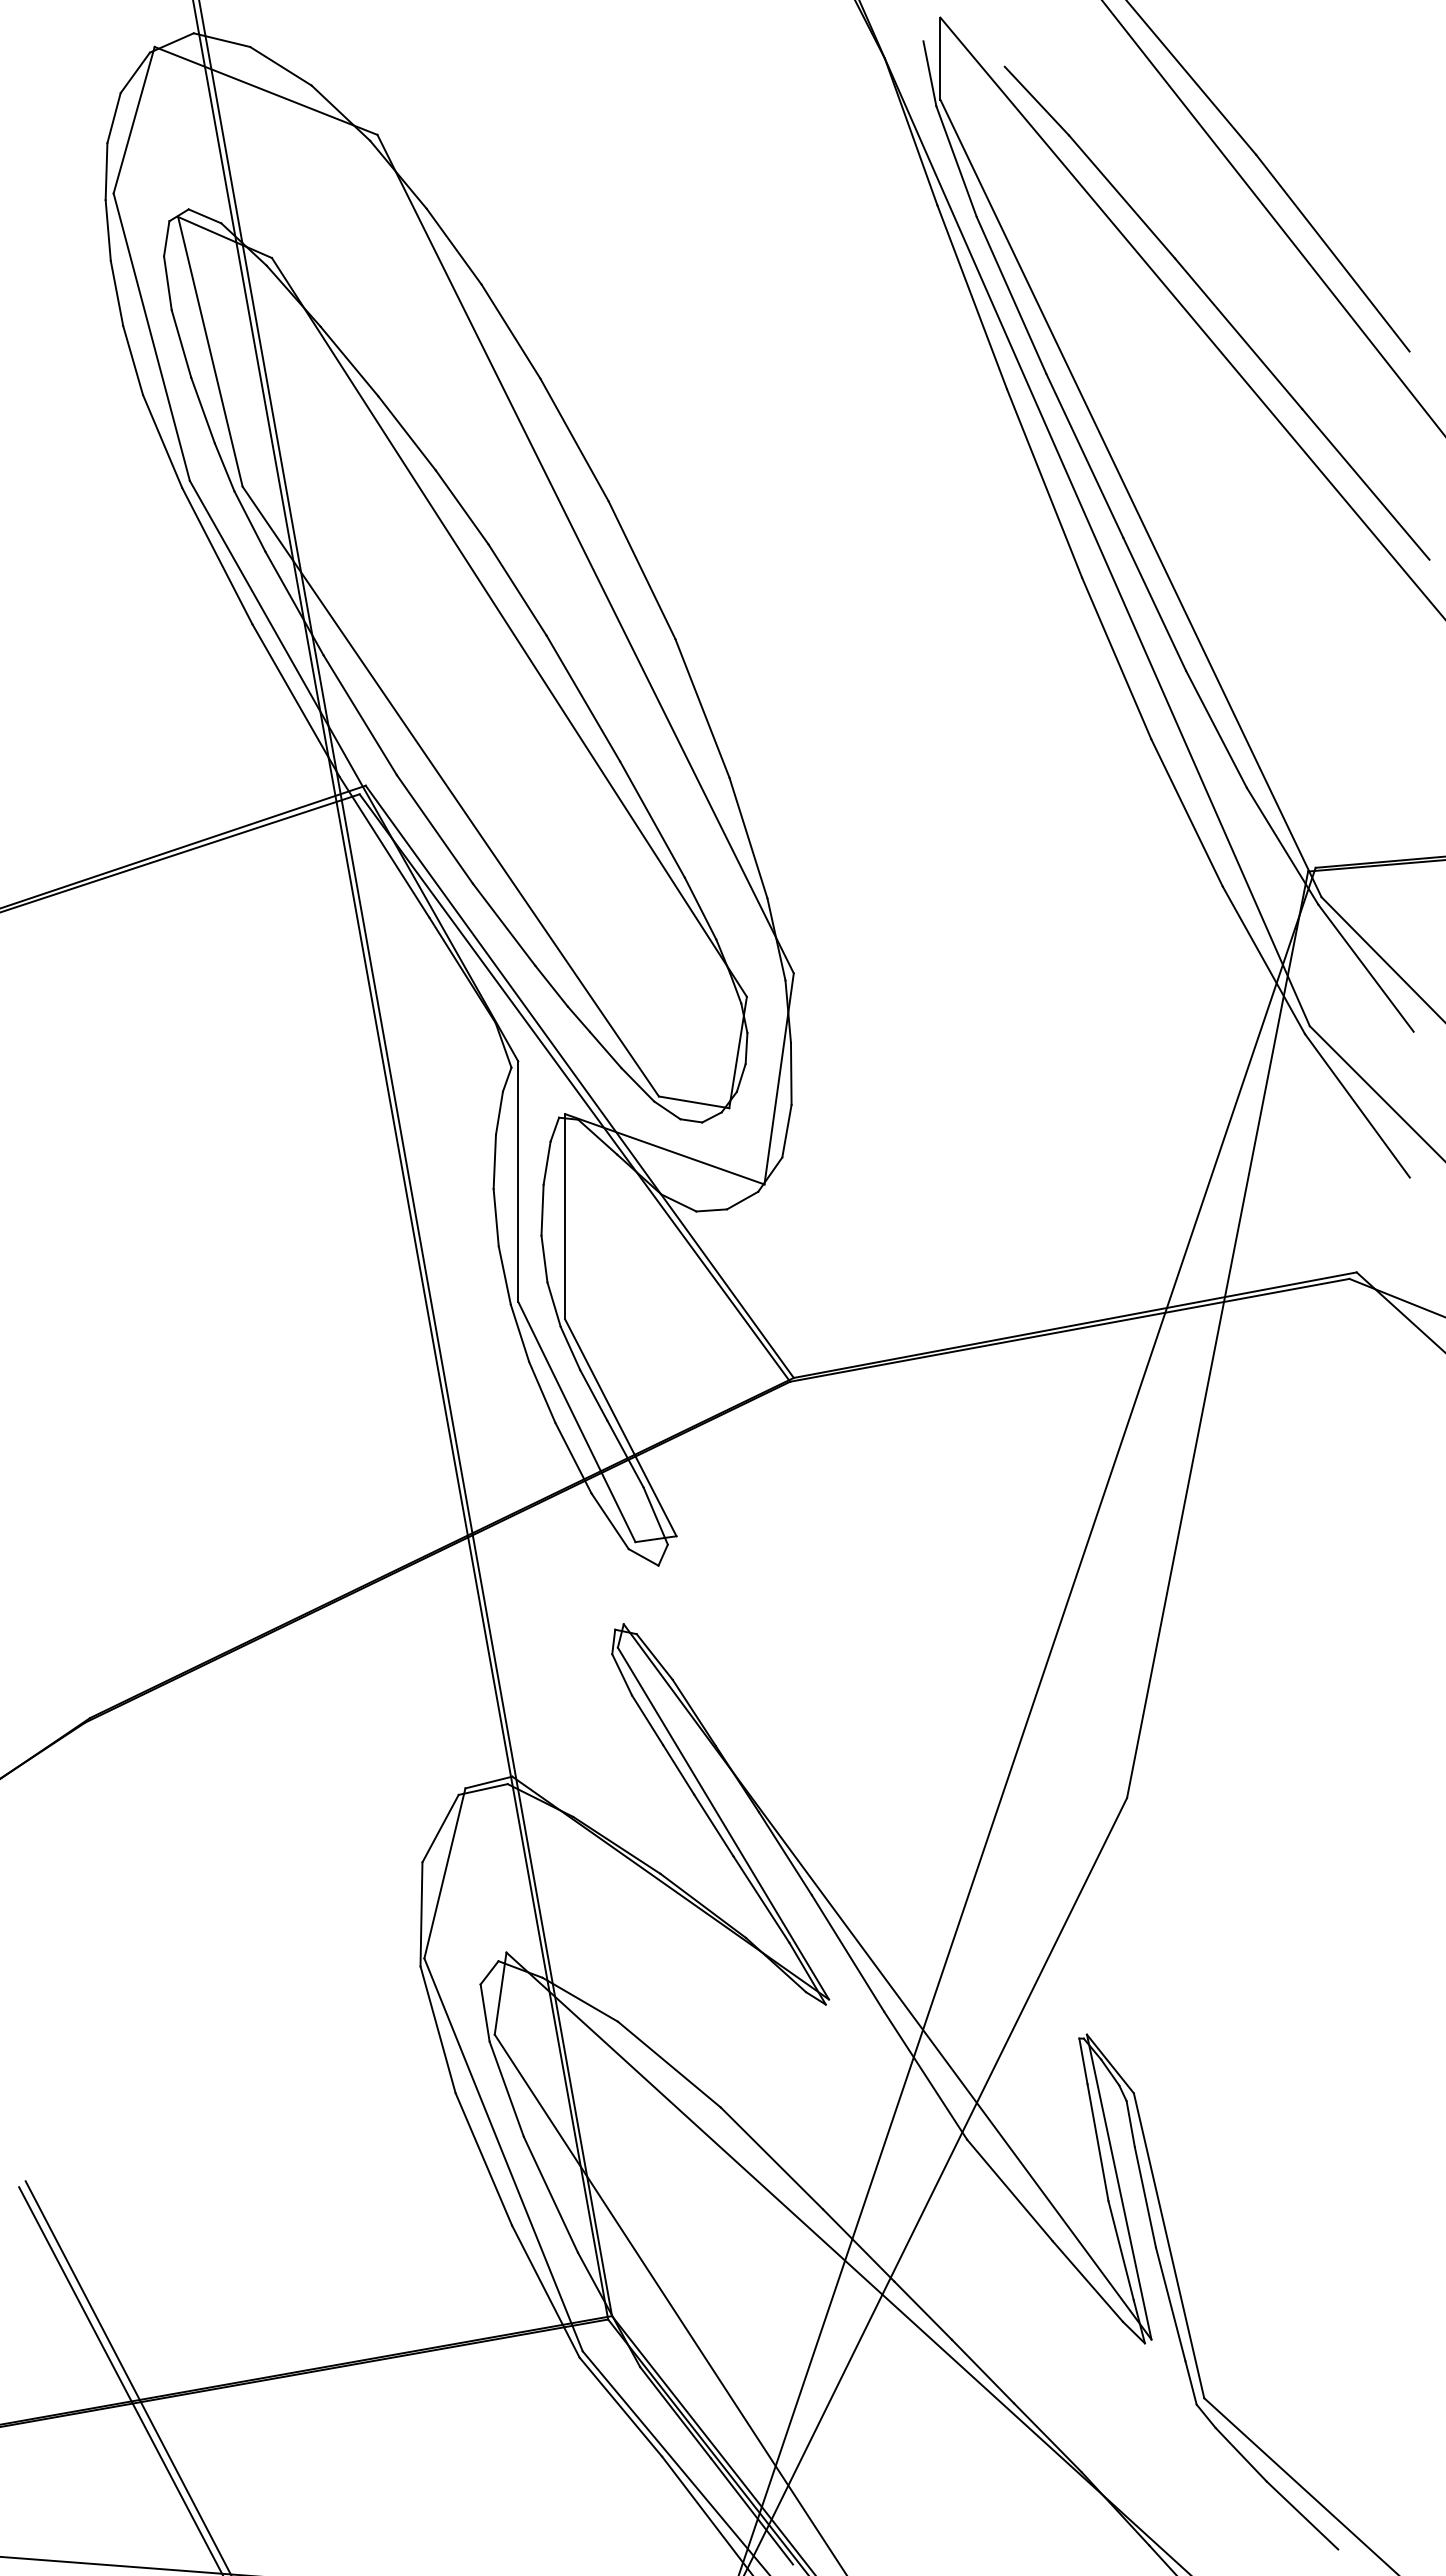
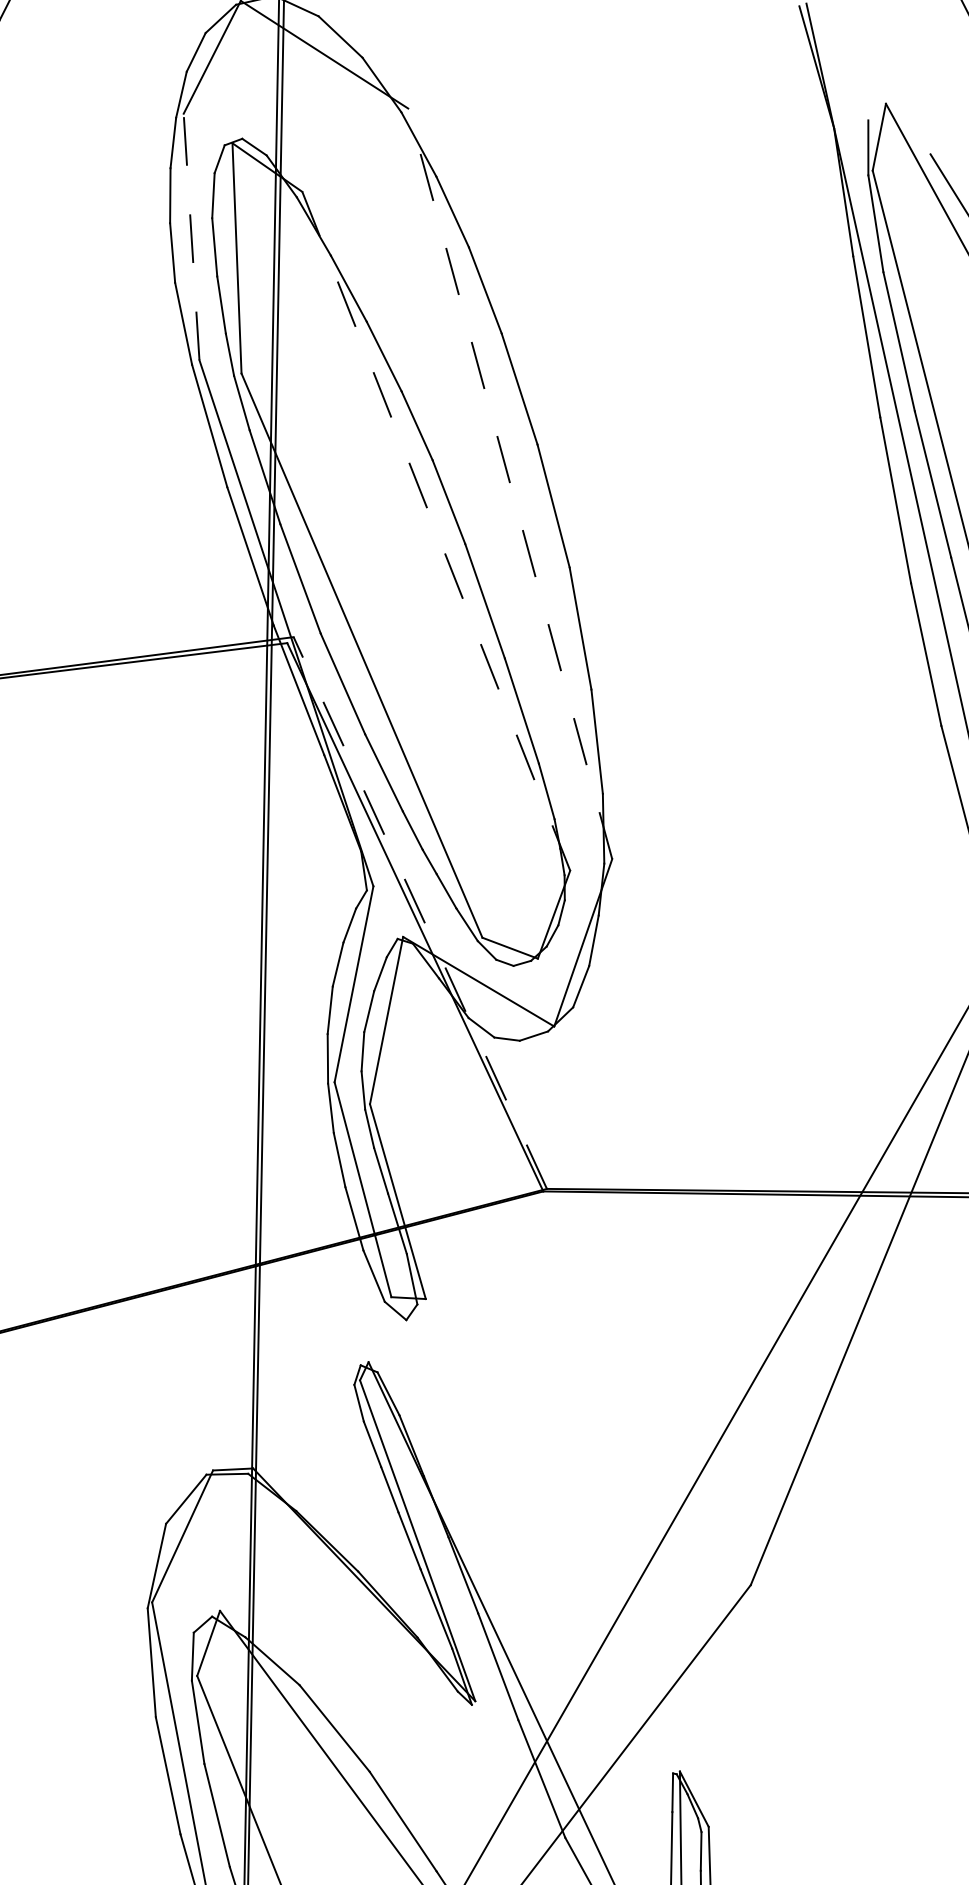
line: (151, 337) -> (191, 237), solid -> dashed
line: (585, 553) -> (510, 483), solid -> dashed
line: (509, 627) -> (436, 531), solid -> dashed
line: (579, 1081) -> (420, 912), solid -> dashed

